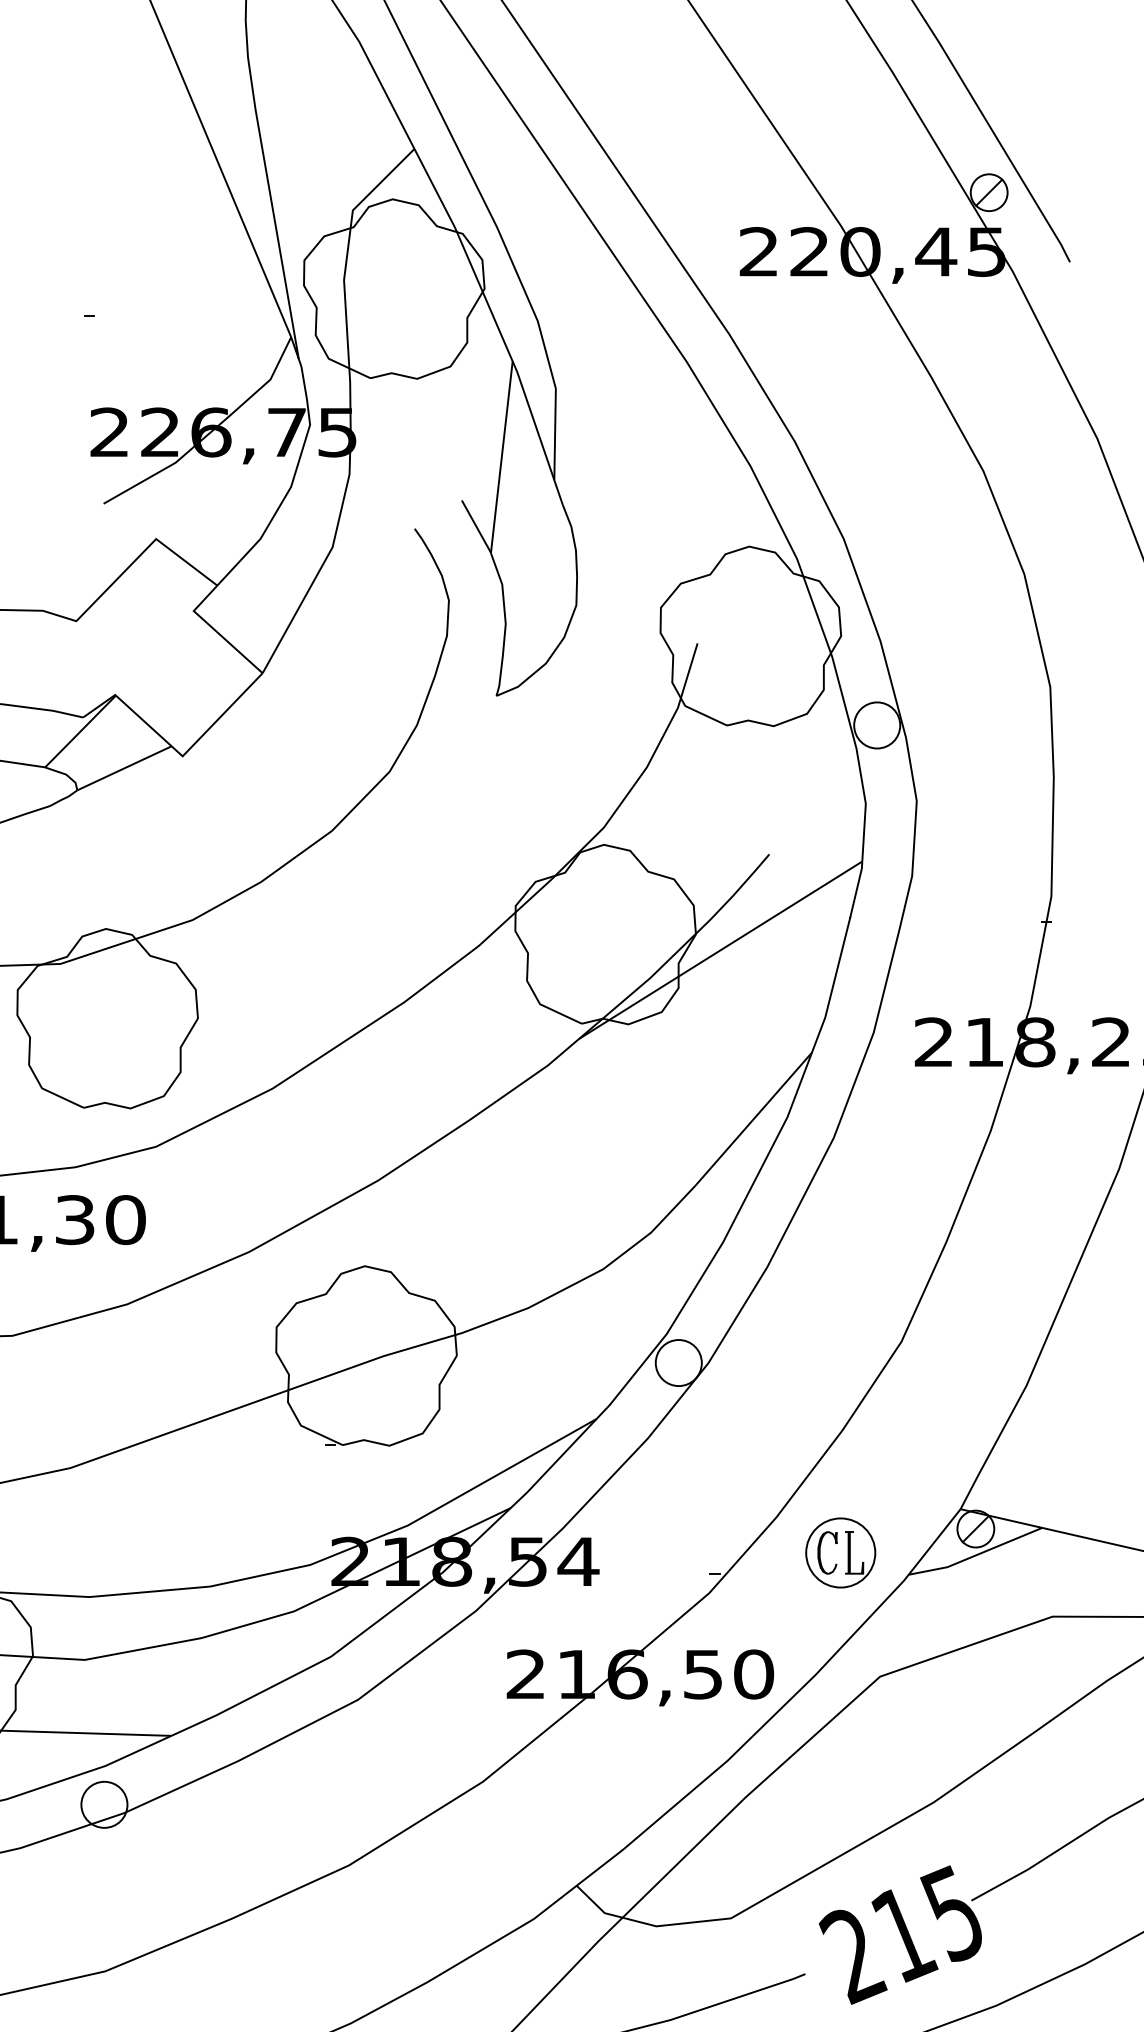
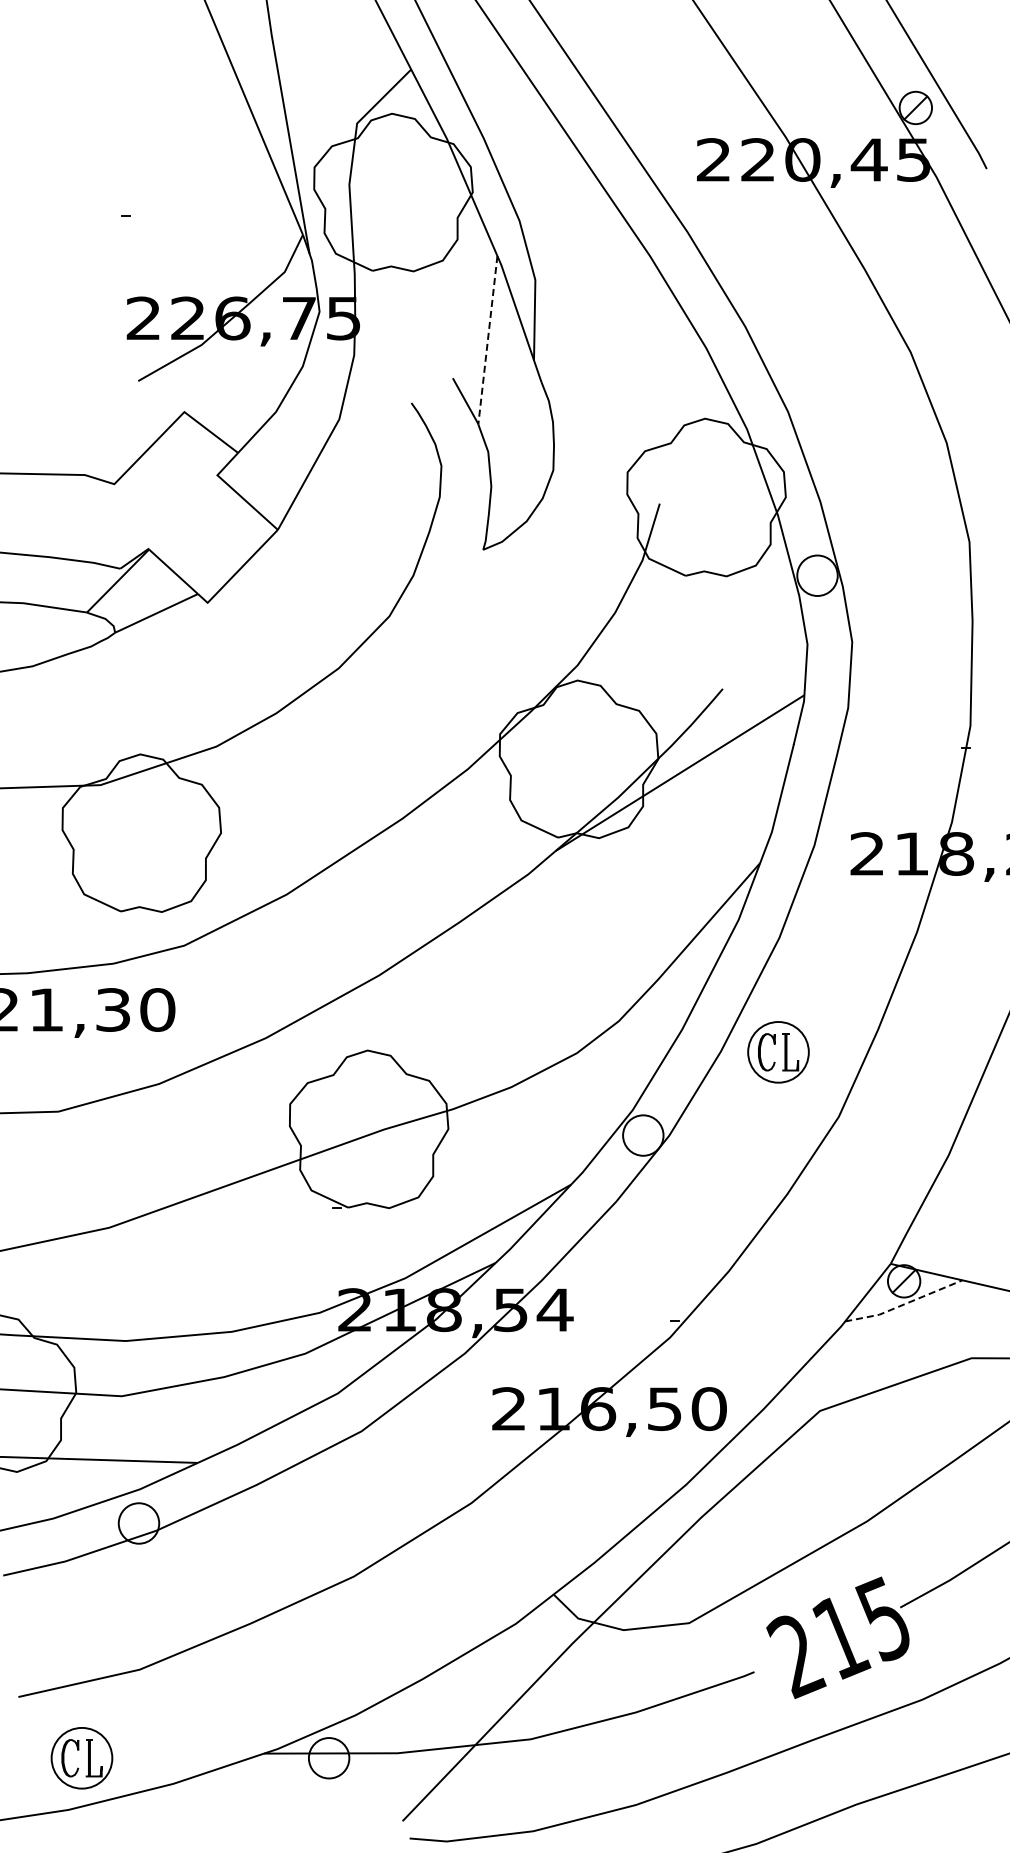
line: (501, 457) -> (487, 340), solid -> dashed
part: (840, 1553) -> (778, 1052), moved
line: (976, 1555) -> (904, 1304), solid -> dashed

